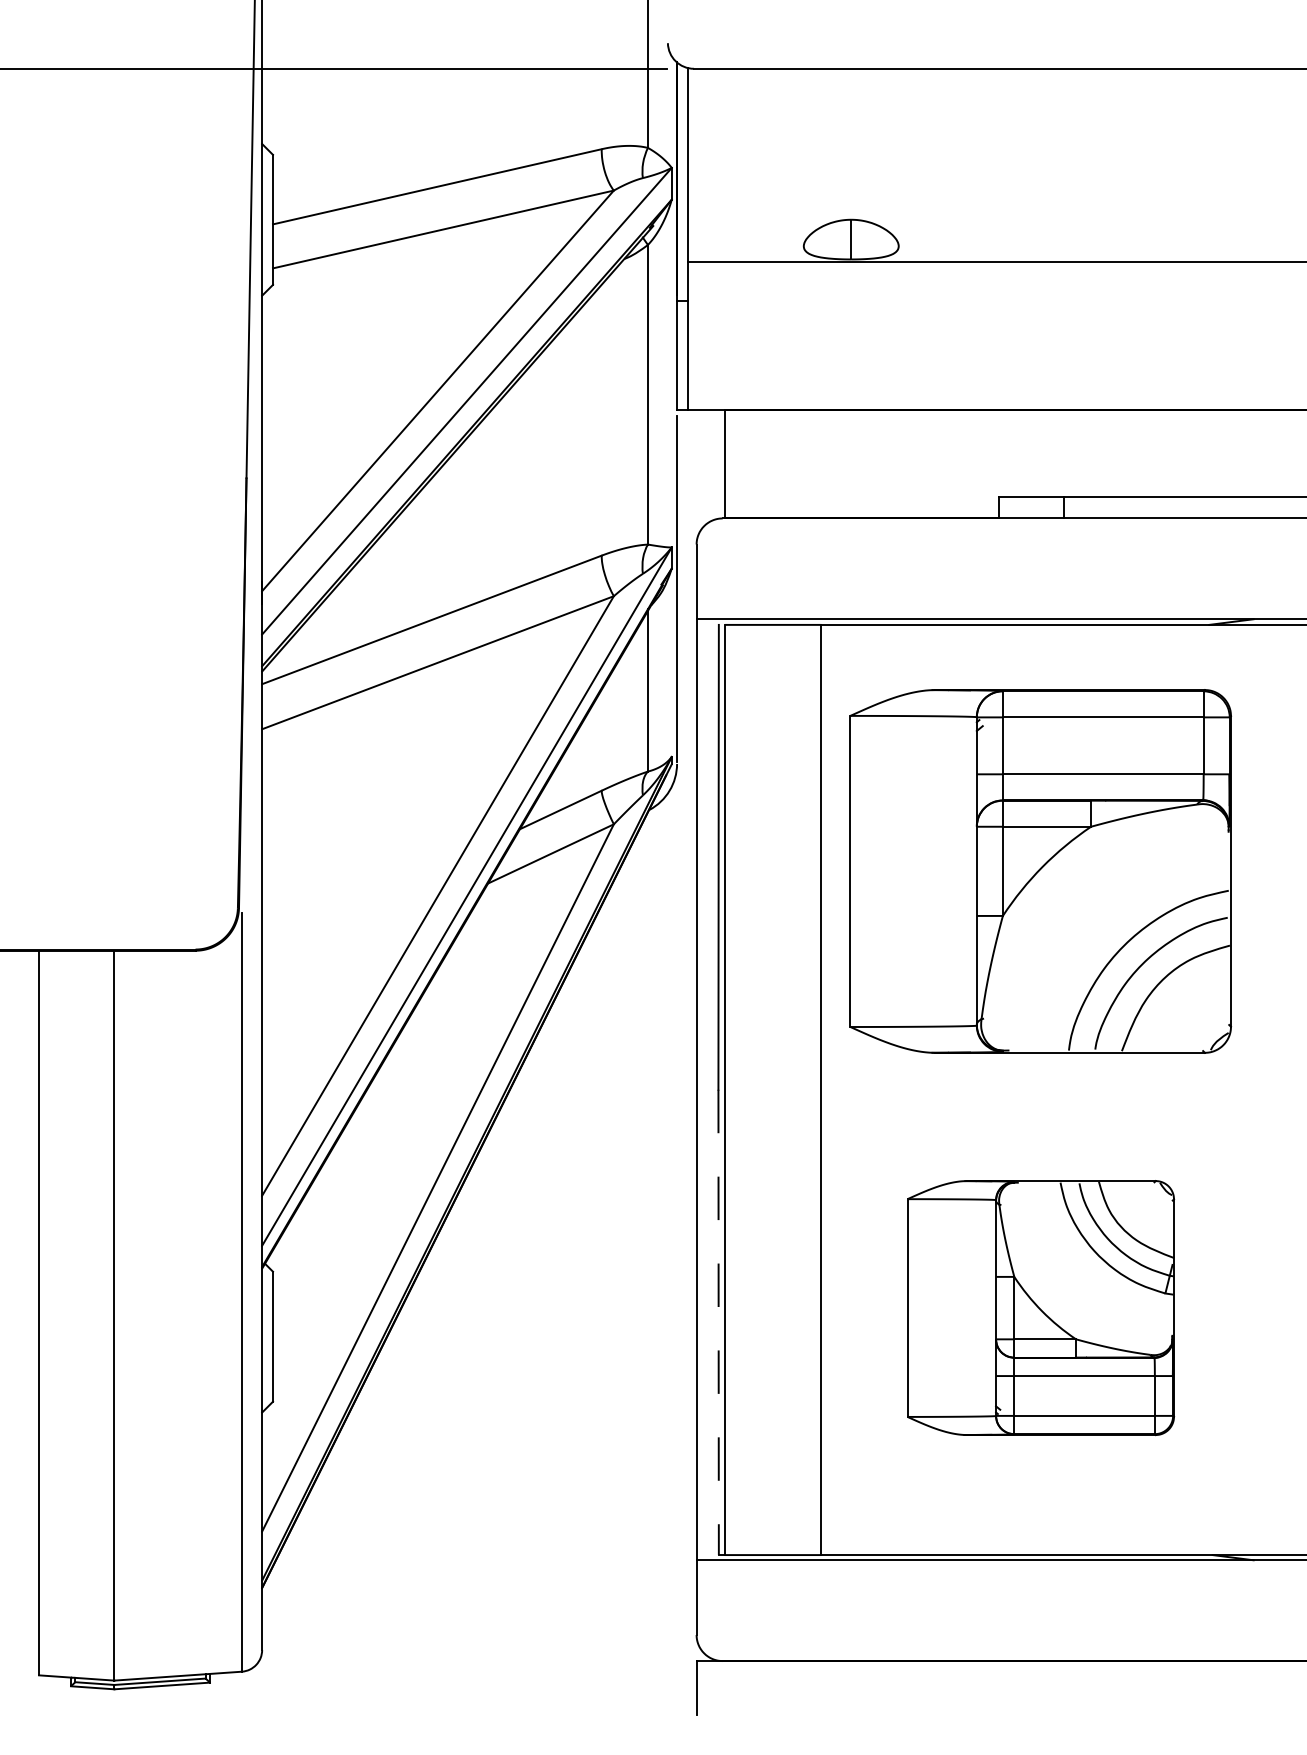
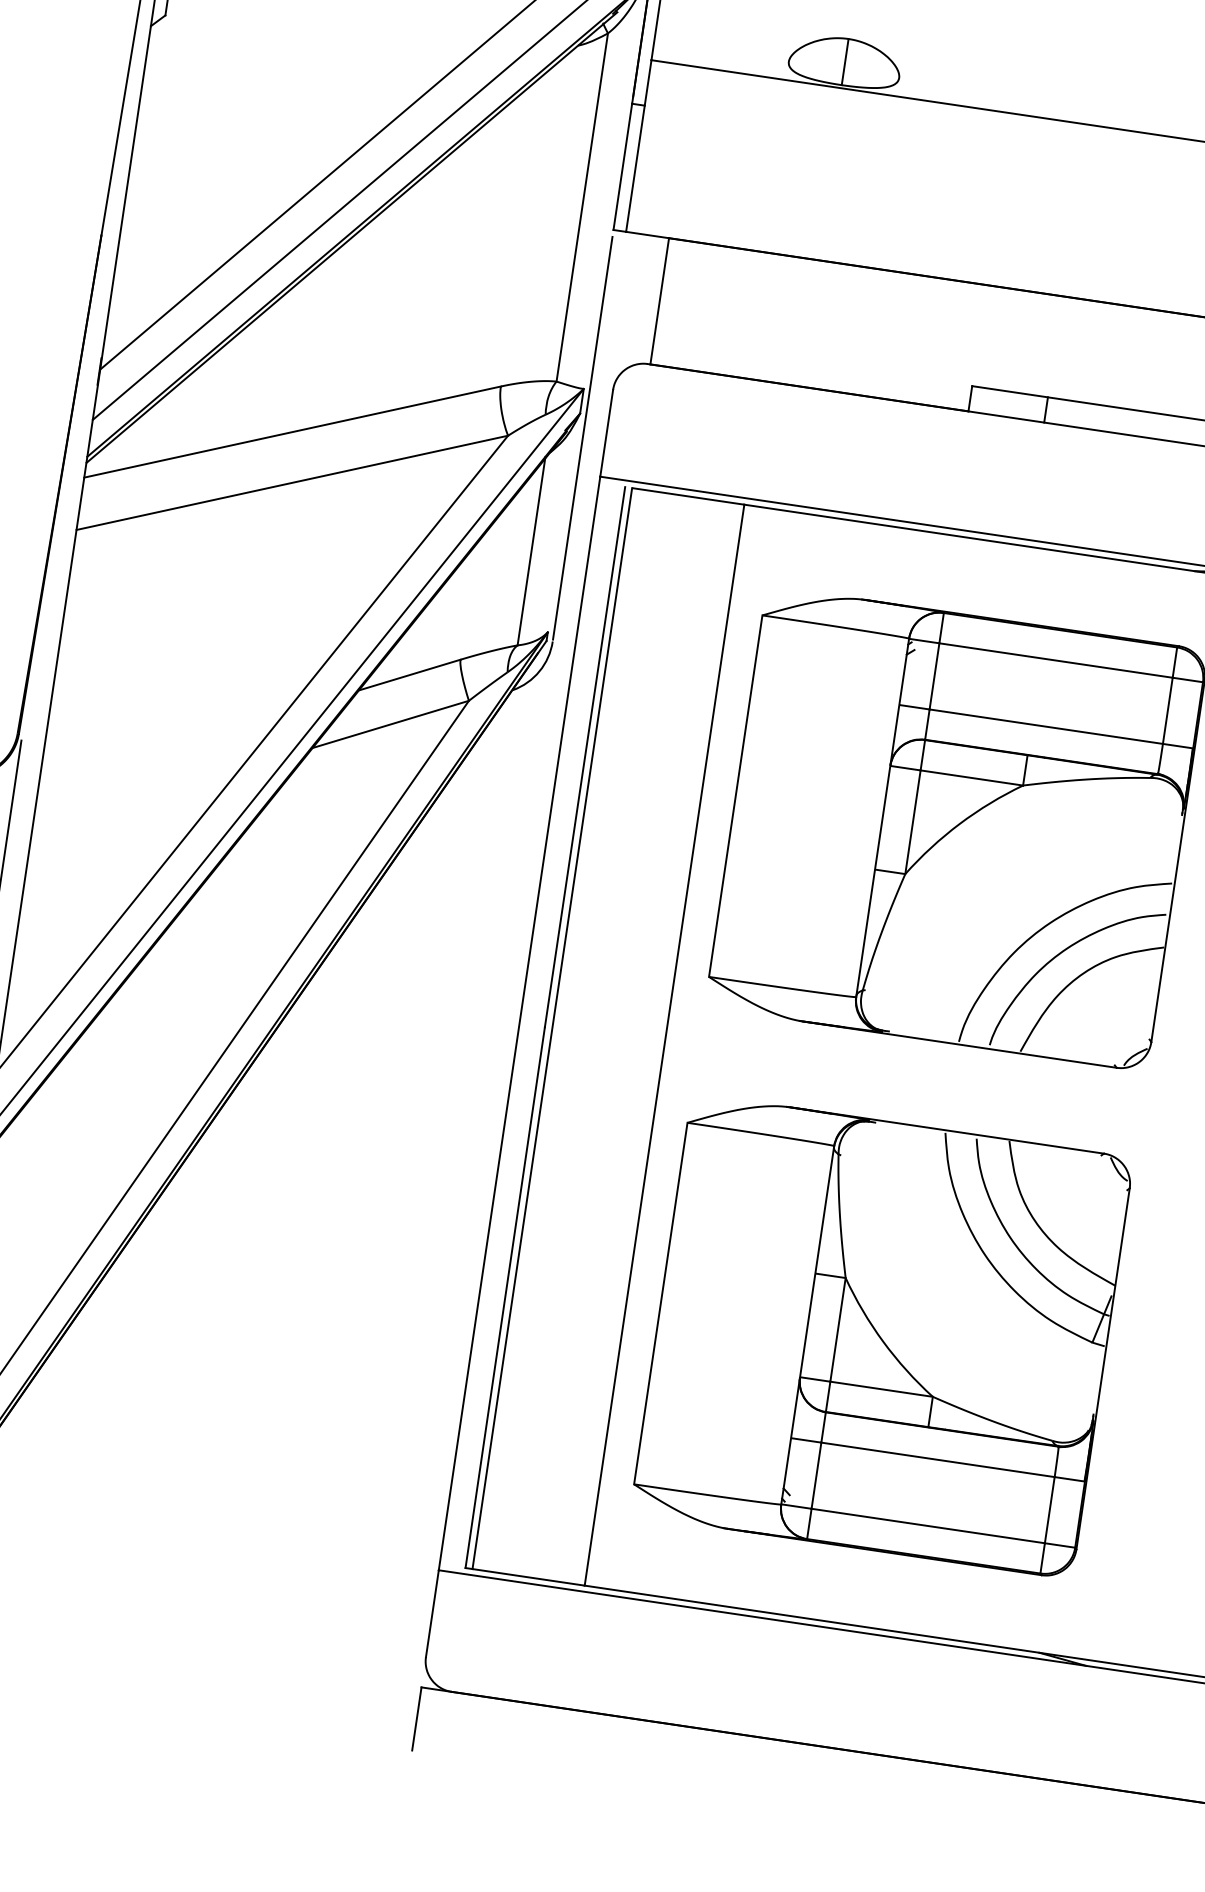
part: (1040, 1307) -> (881, 1335), size x1.43
line: (718, 1322) -> (505, 1297), dashed -> solid

